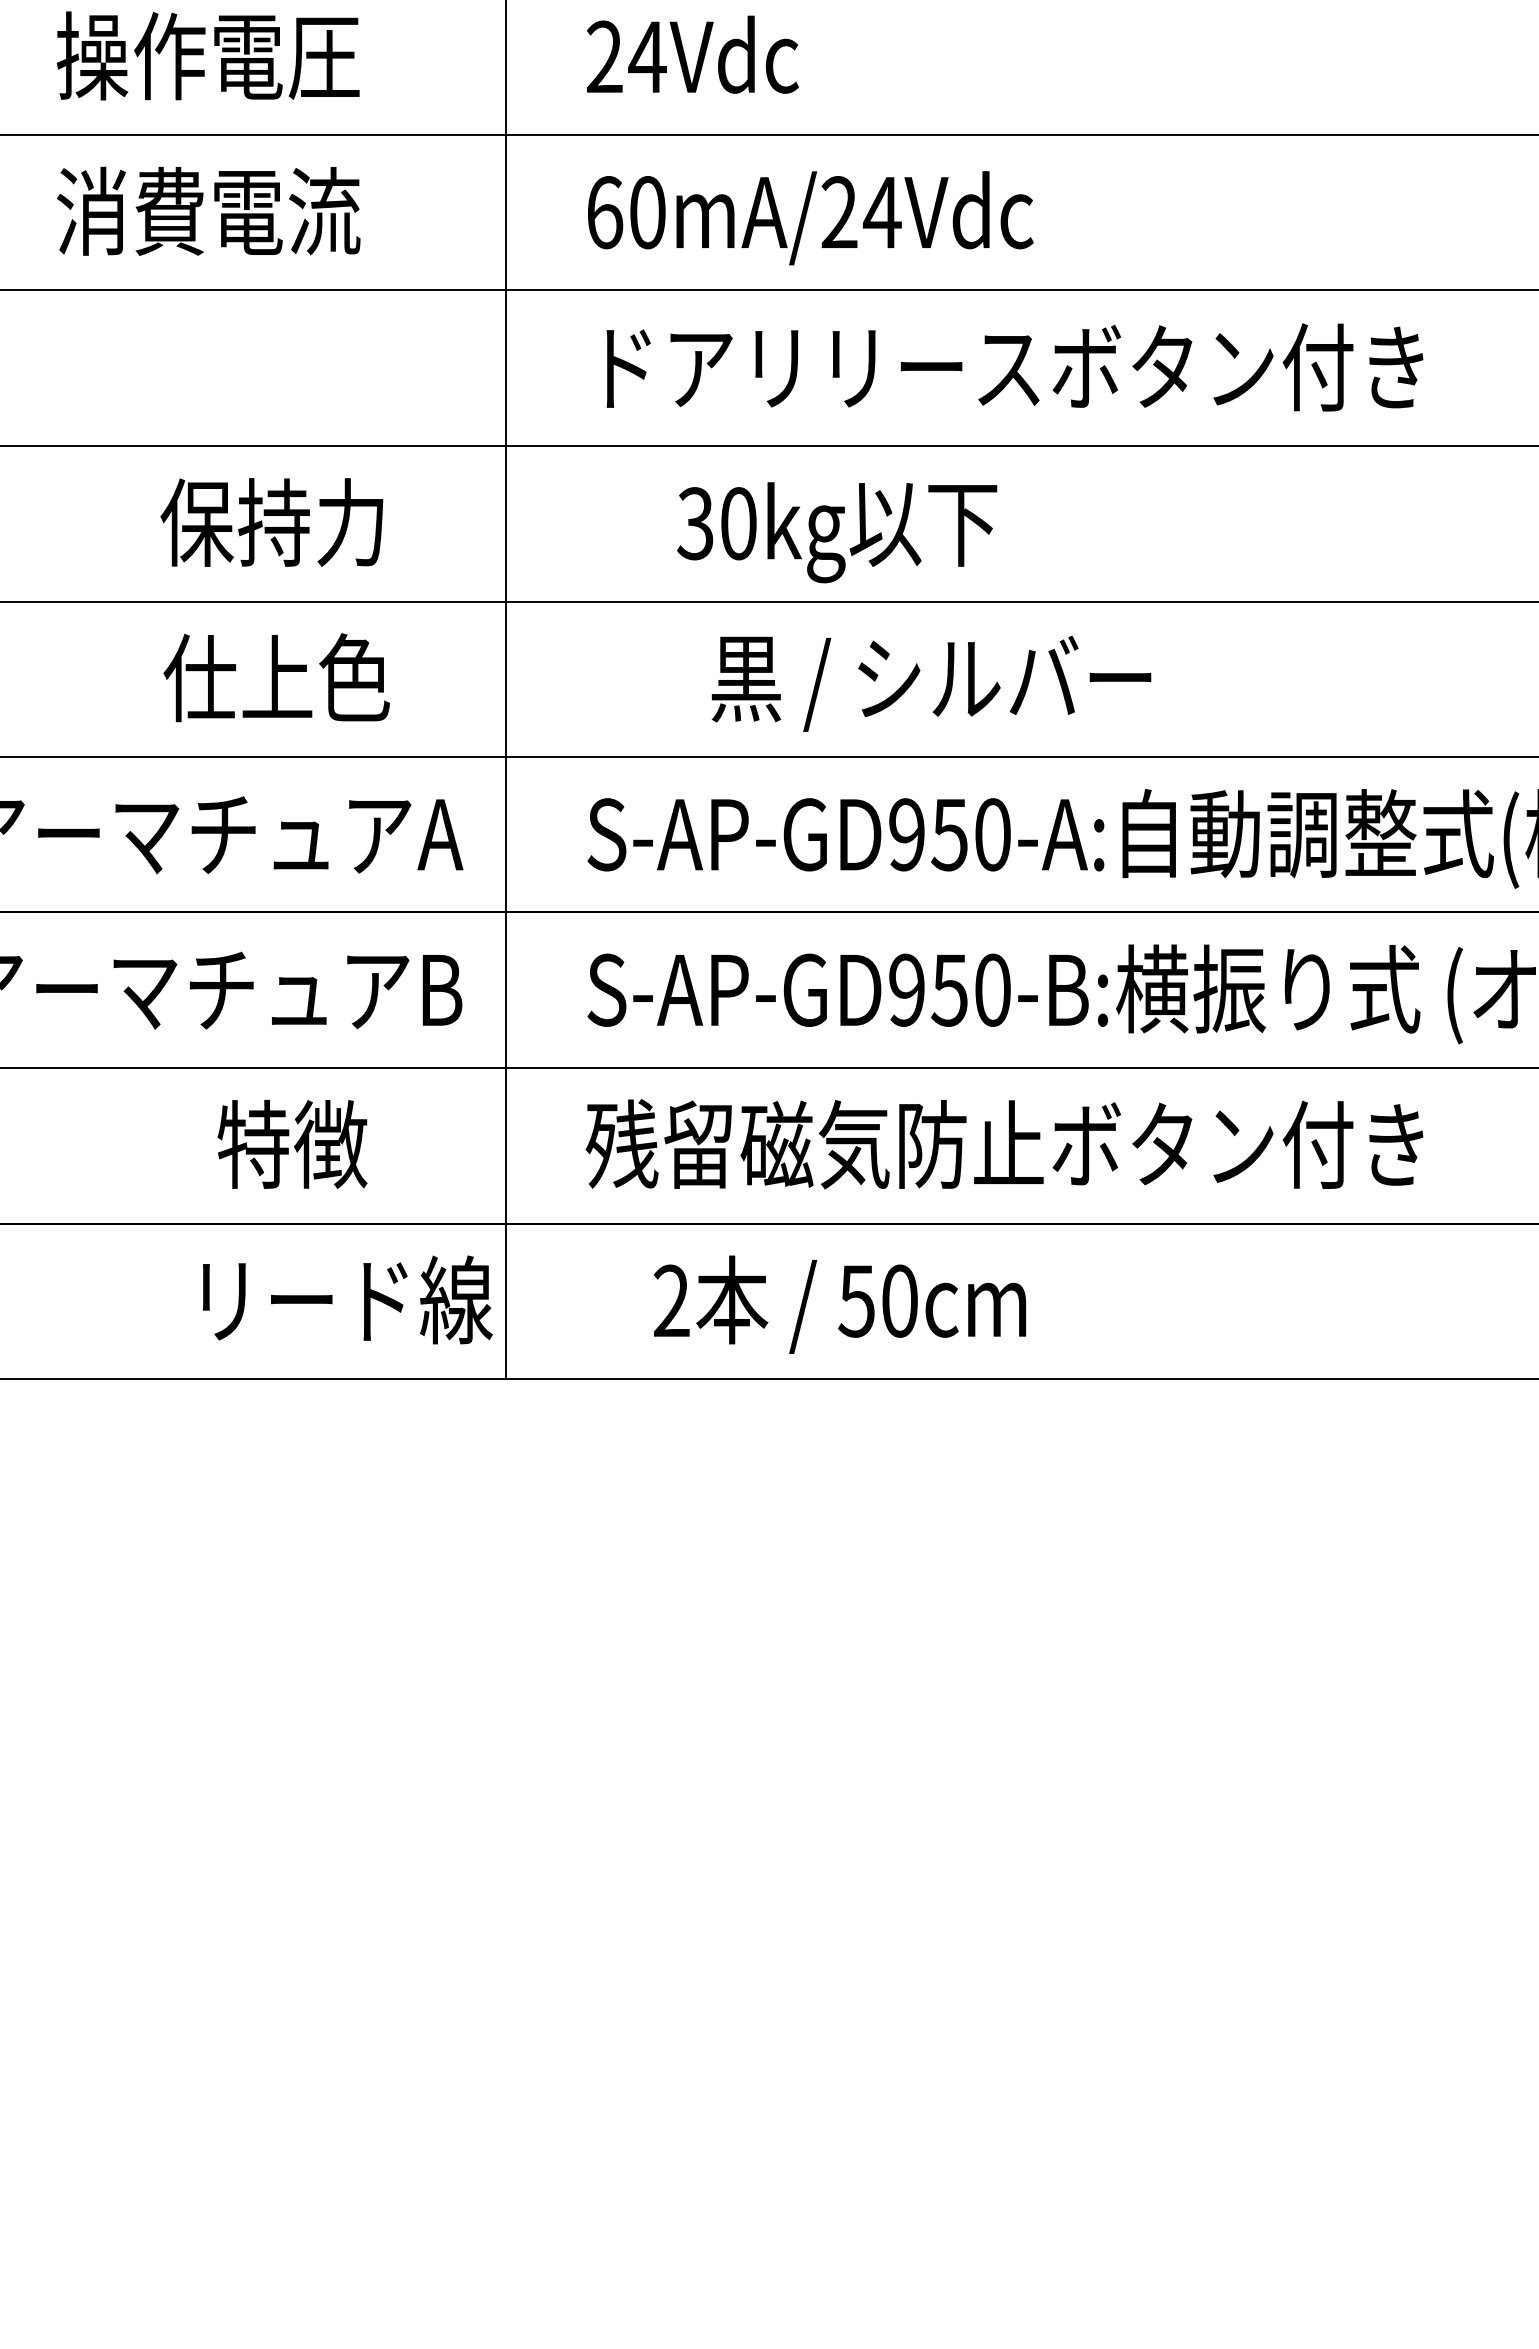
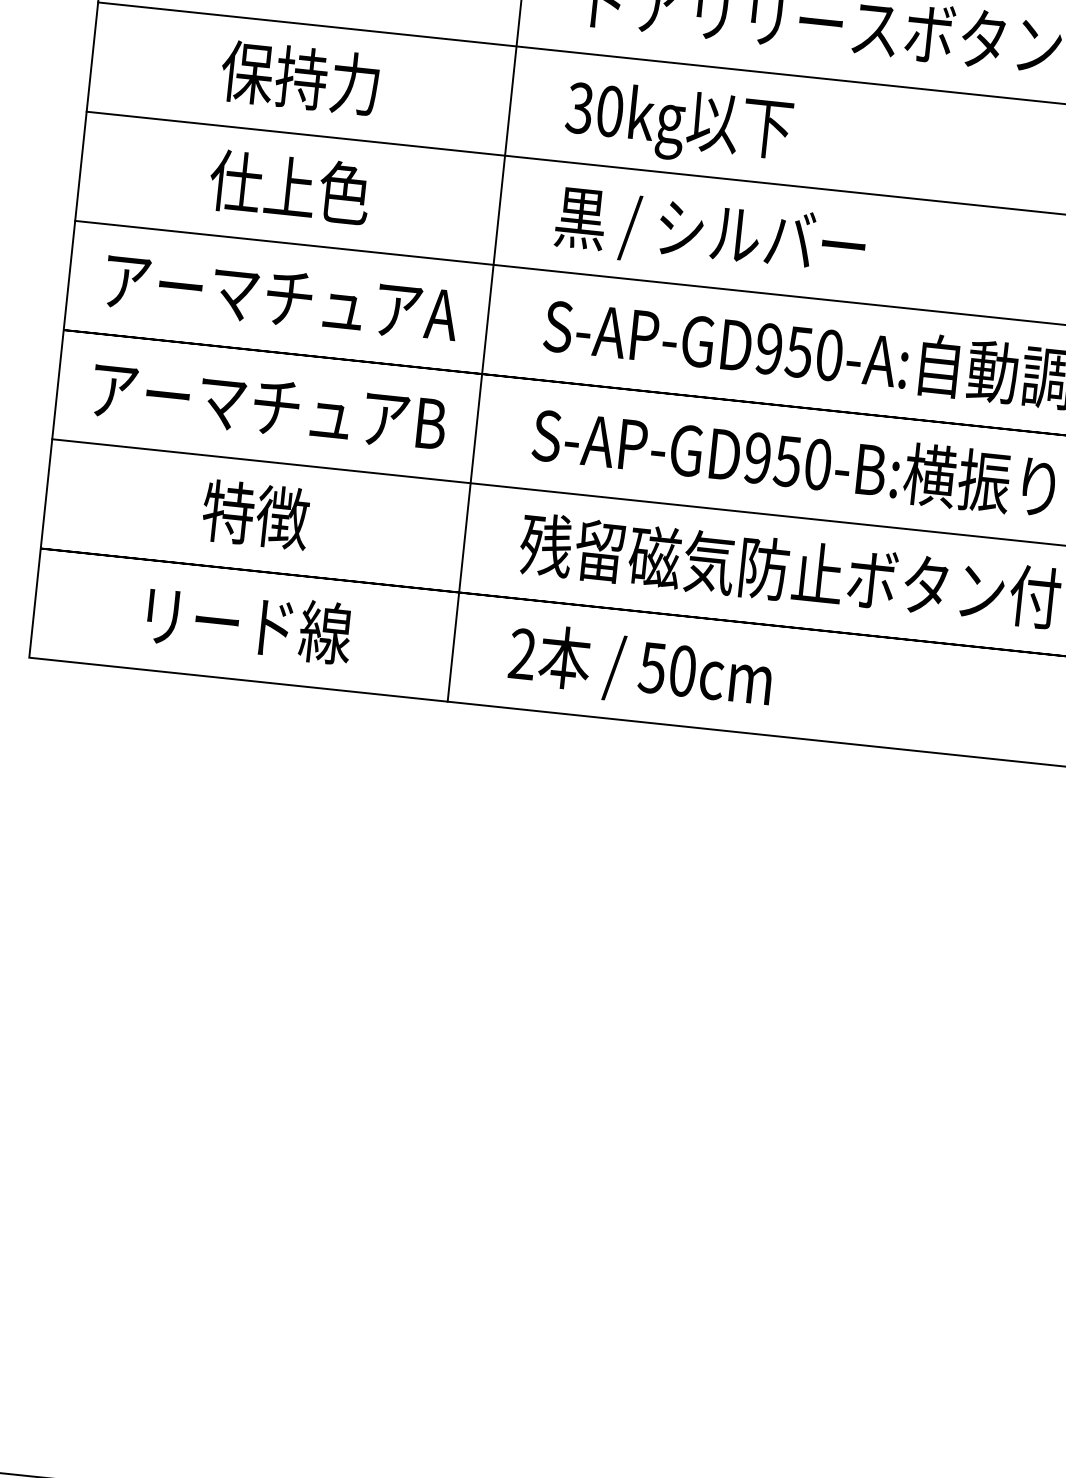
text: (271, 522) -> (299, 77), moved
text: (837, 532) -> (678, 124), moved
text: (276, 677) -> (289, 186), moved
text: (931, 683) -> (710, 235), moved
text: (292, 1144) -> (255, 515), moved
text: (347, 1299) -> (249, 624), moved
text: (840, 1304) -> (640, 669), moved

